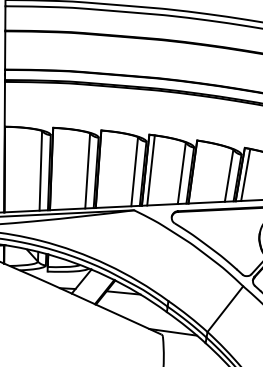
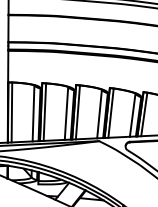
line: (56, 168) -> (44, 111), added
line: (9, 169) -> (11, 112), added
line: (103, 169) -> (77, 112), added
line: (197, 172) -> (143, 114), added

